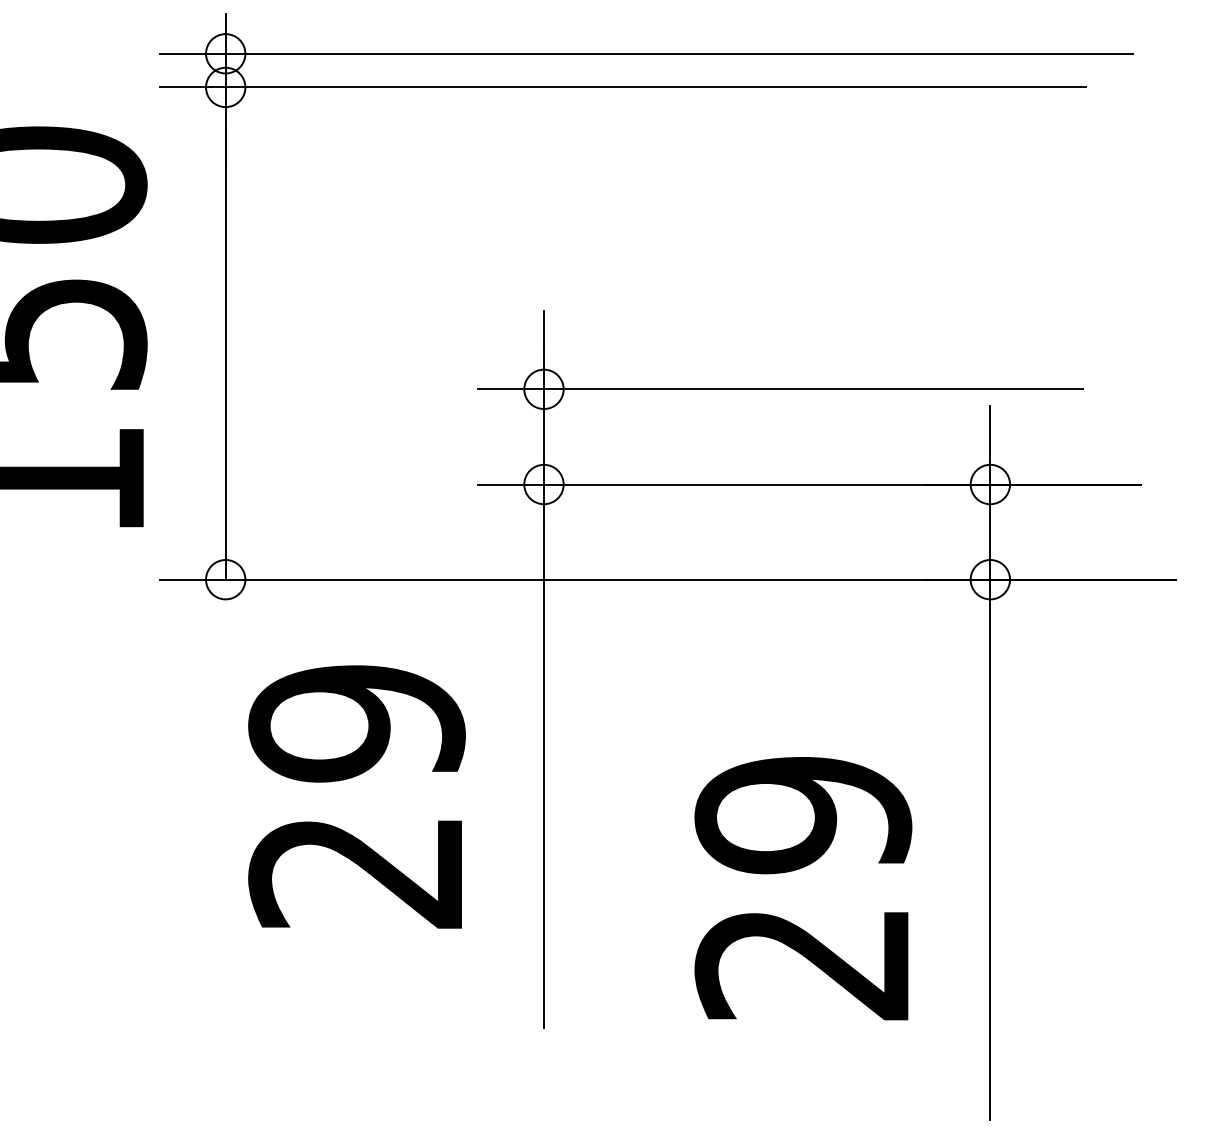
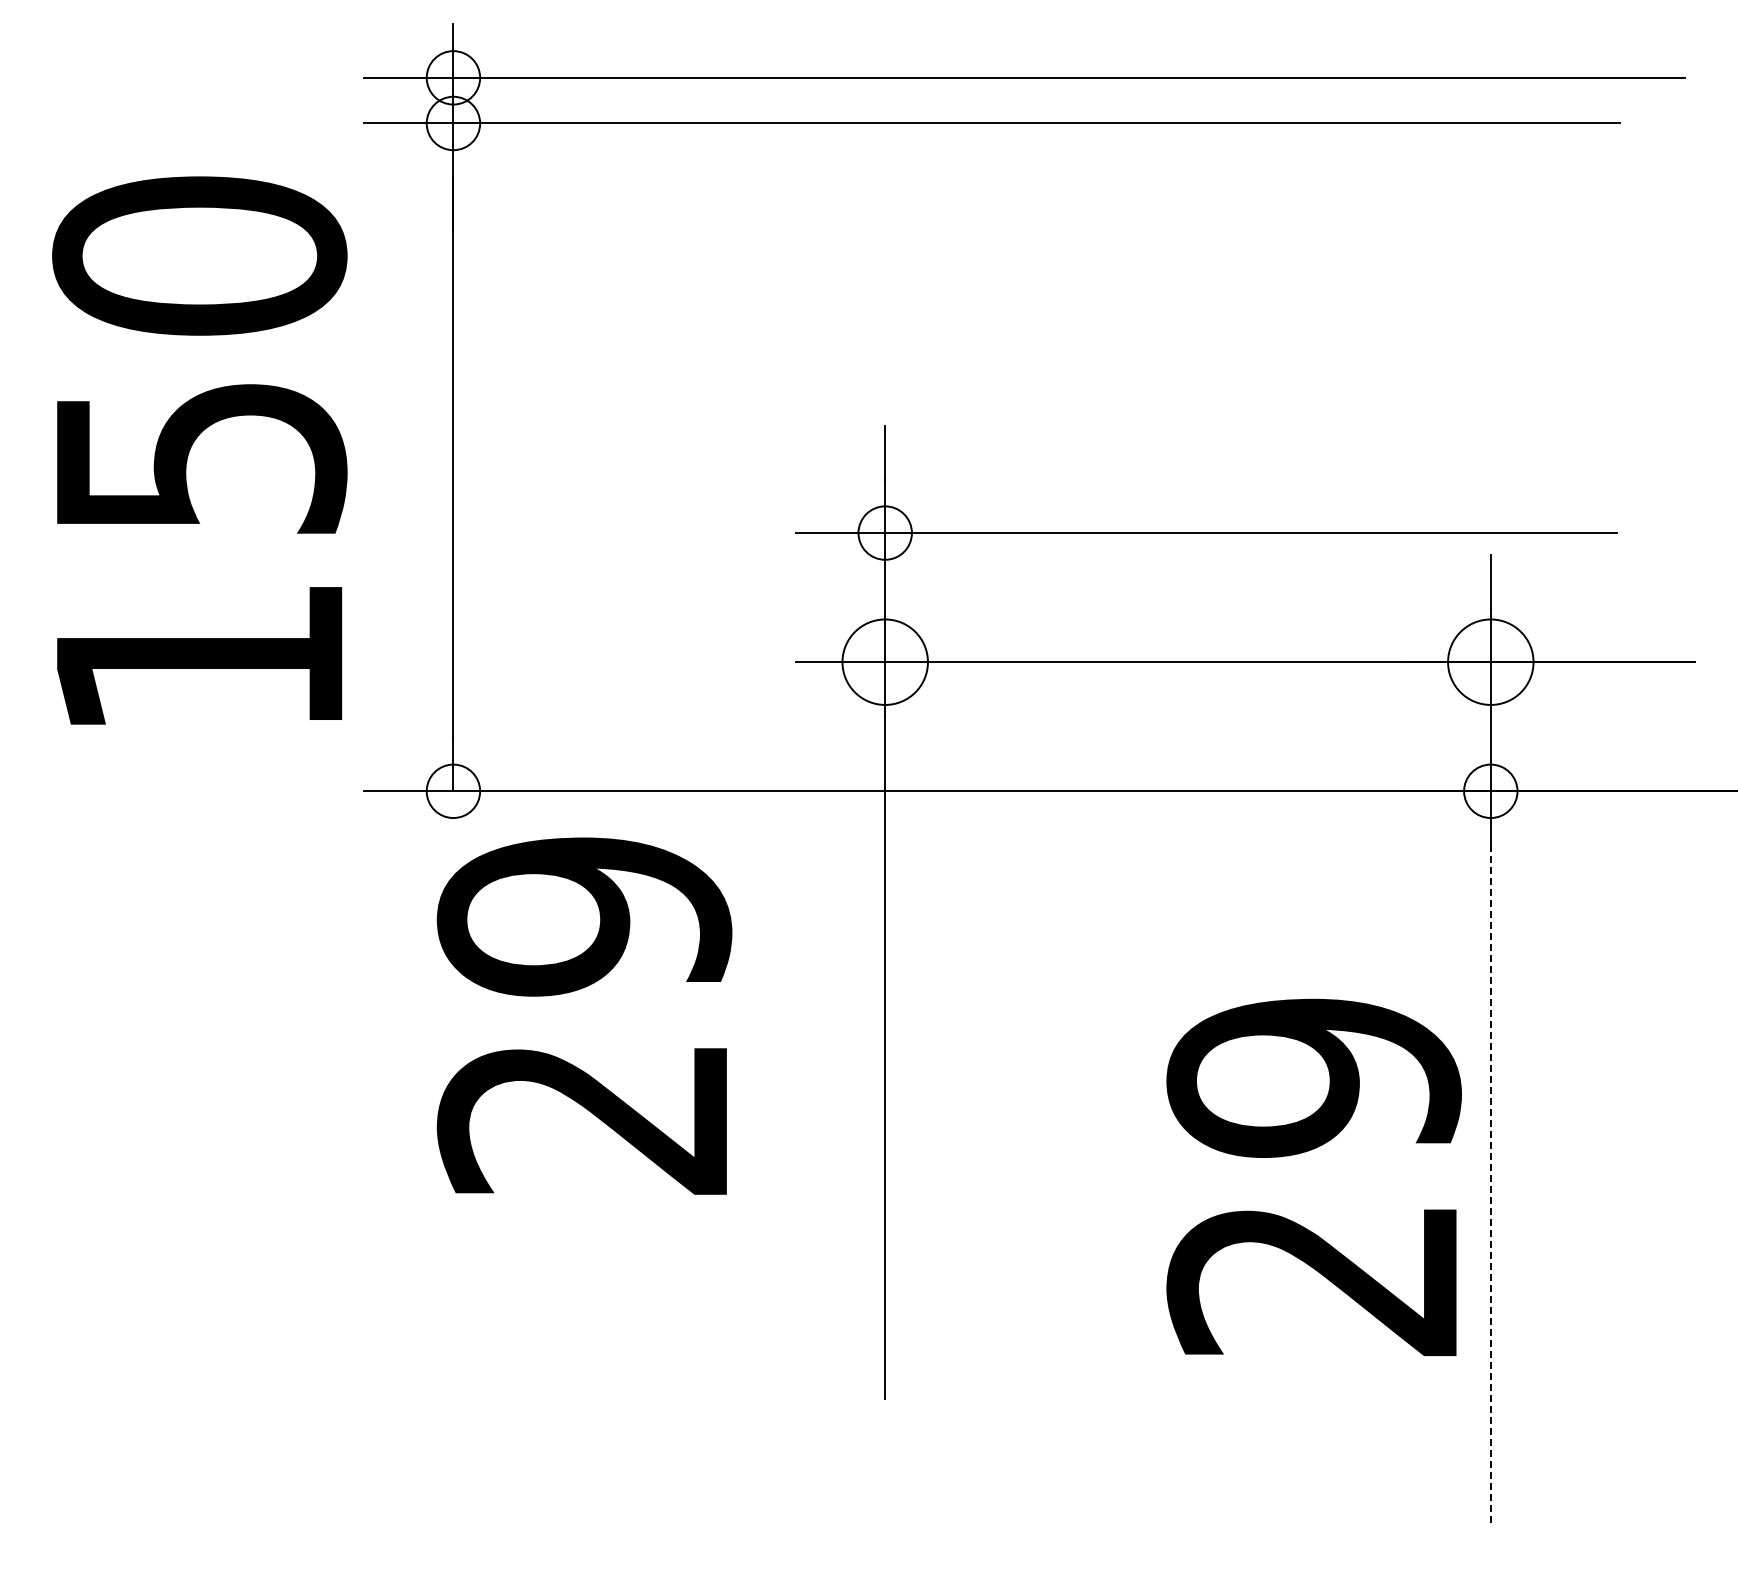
circle: (543, 484) -> (884, 661), size x1.6
circle: (990, 484) -> (1490, 661), size x1.6
text: (356, 796) -> (584, 1015), moved
line: (990, 869) -> (1490, 1184), solid -> dashed
text: (802, 887) -> (1313, 1176), moved

